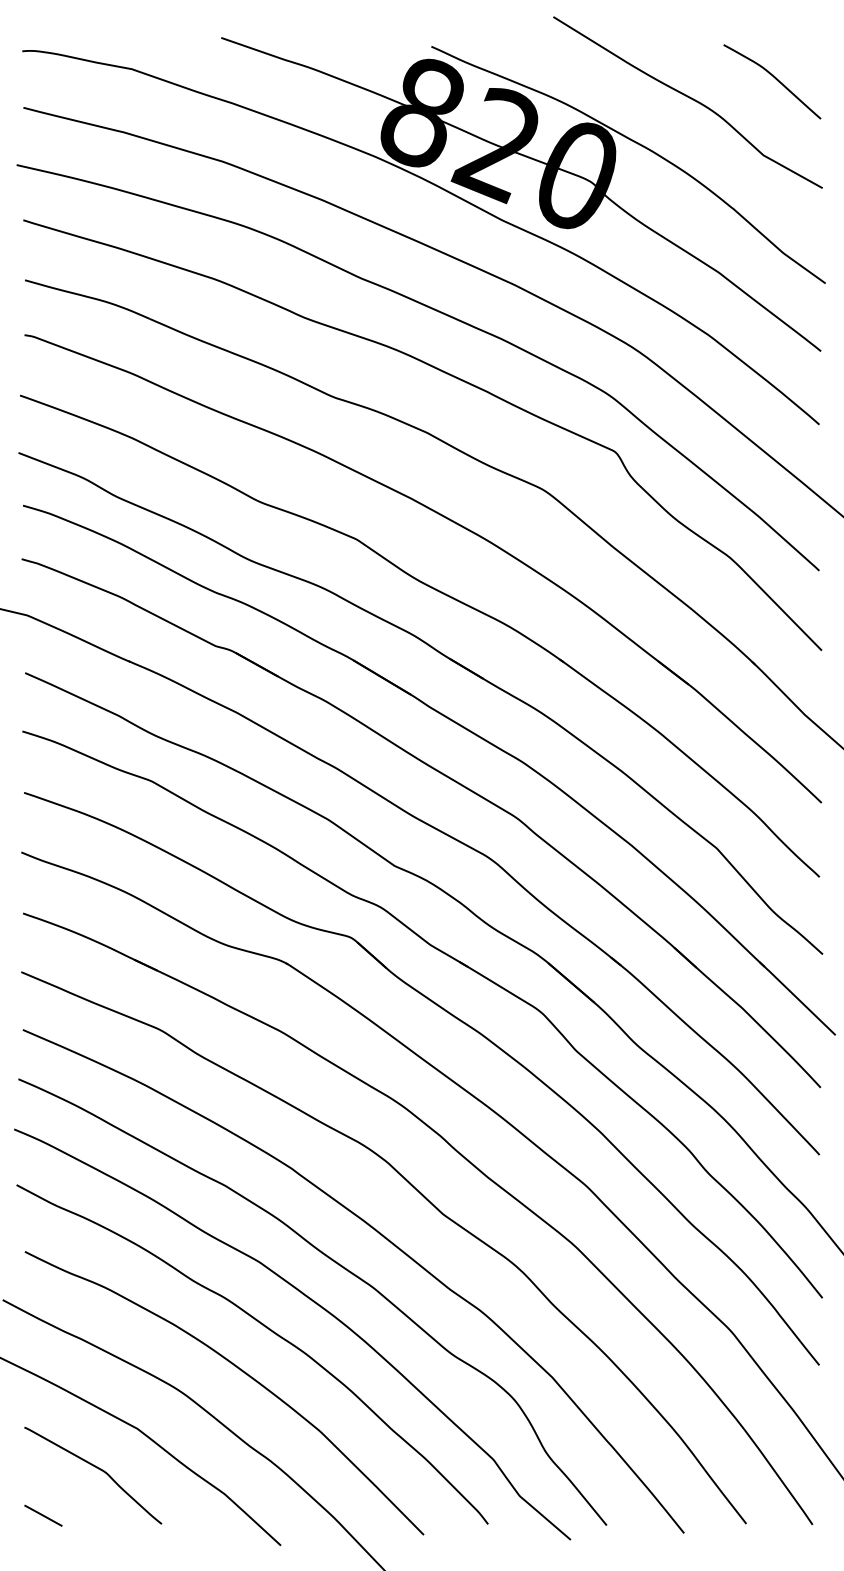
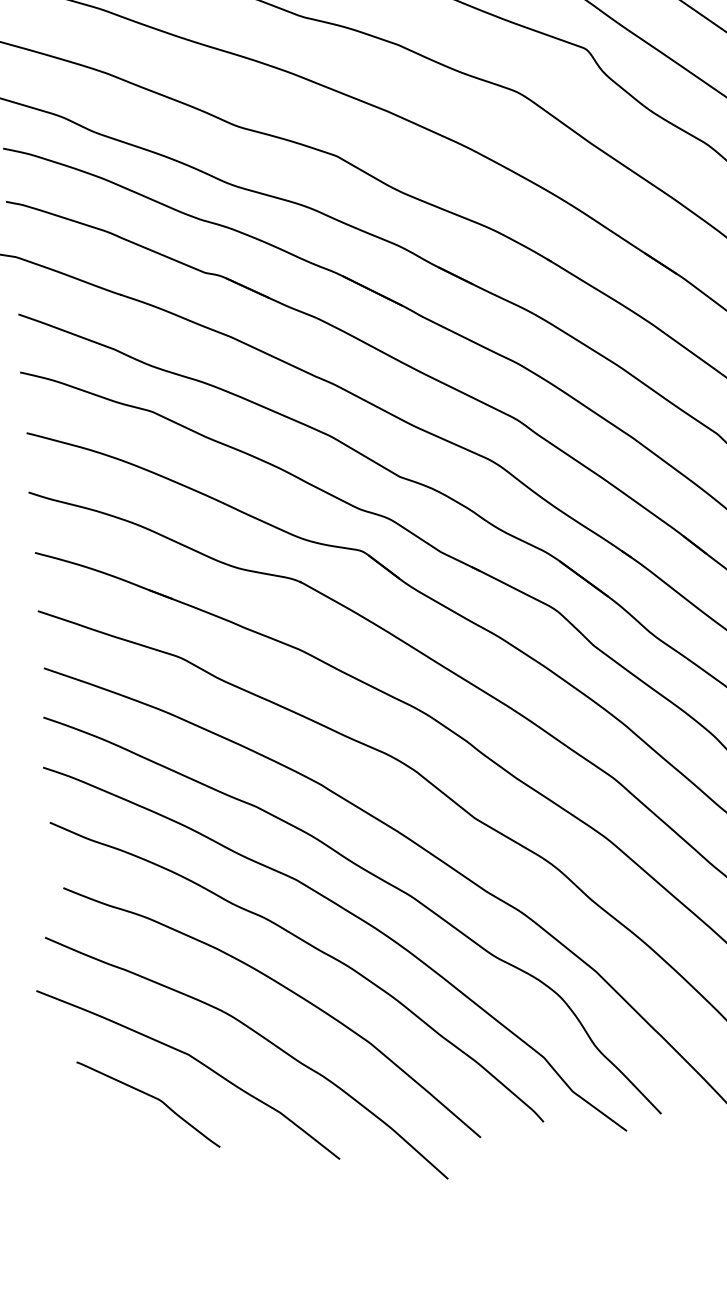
line: (43, 1515) -> (102, 1148), removed

